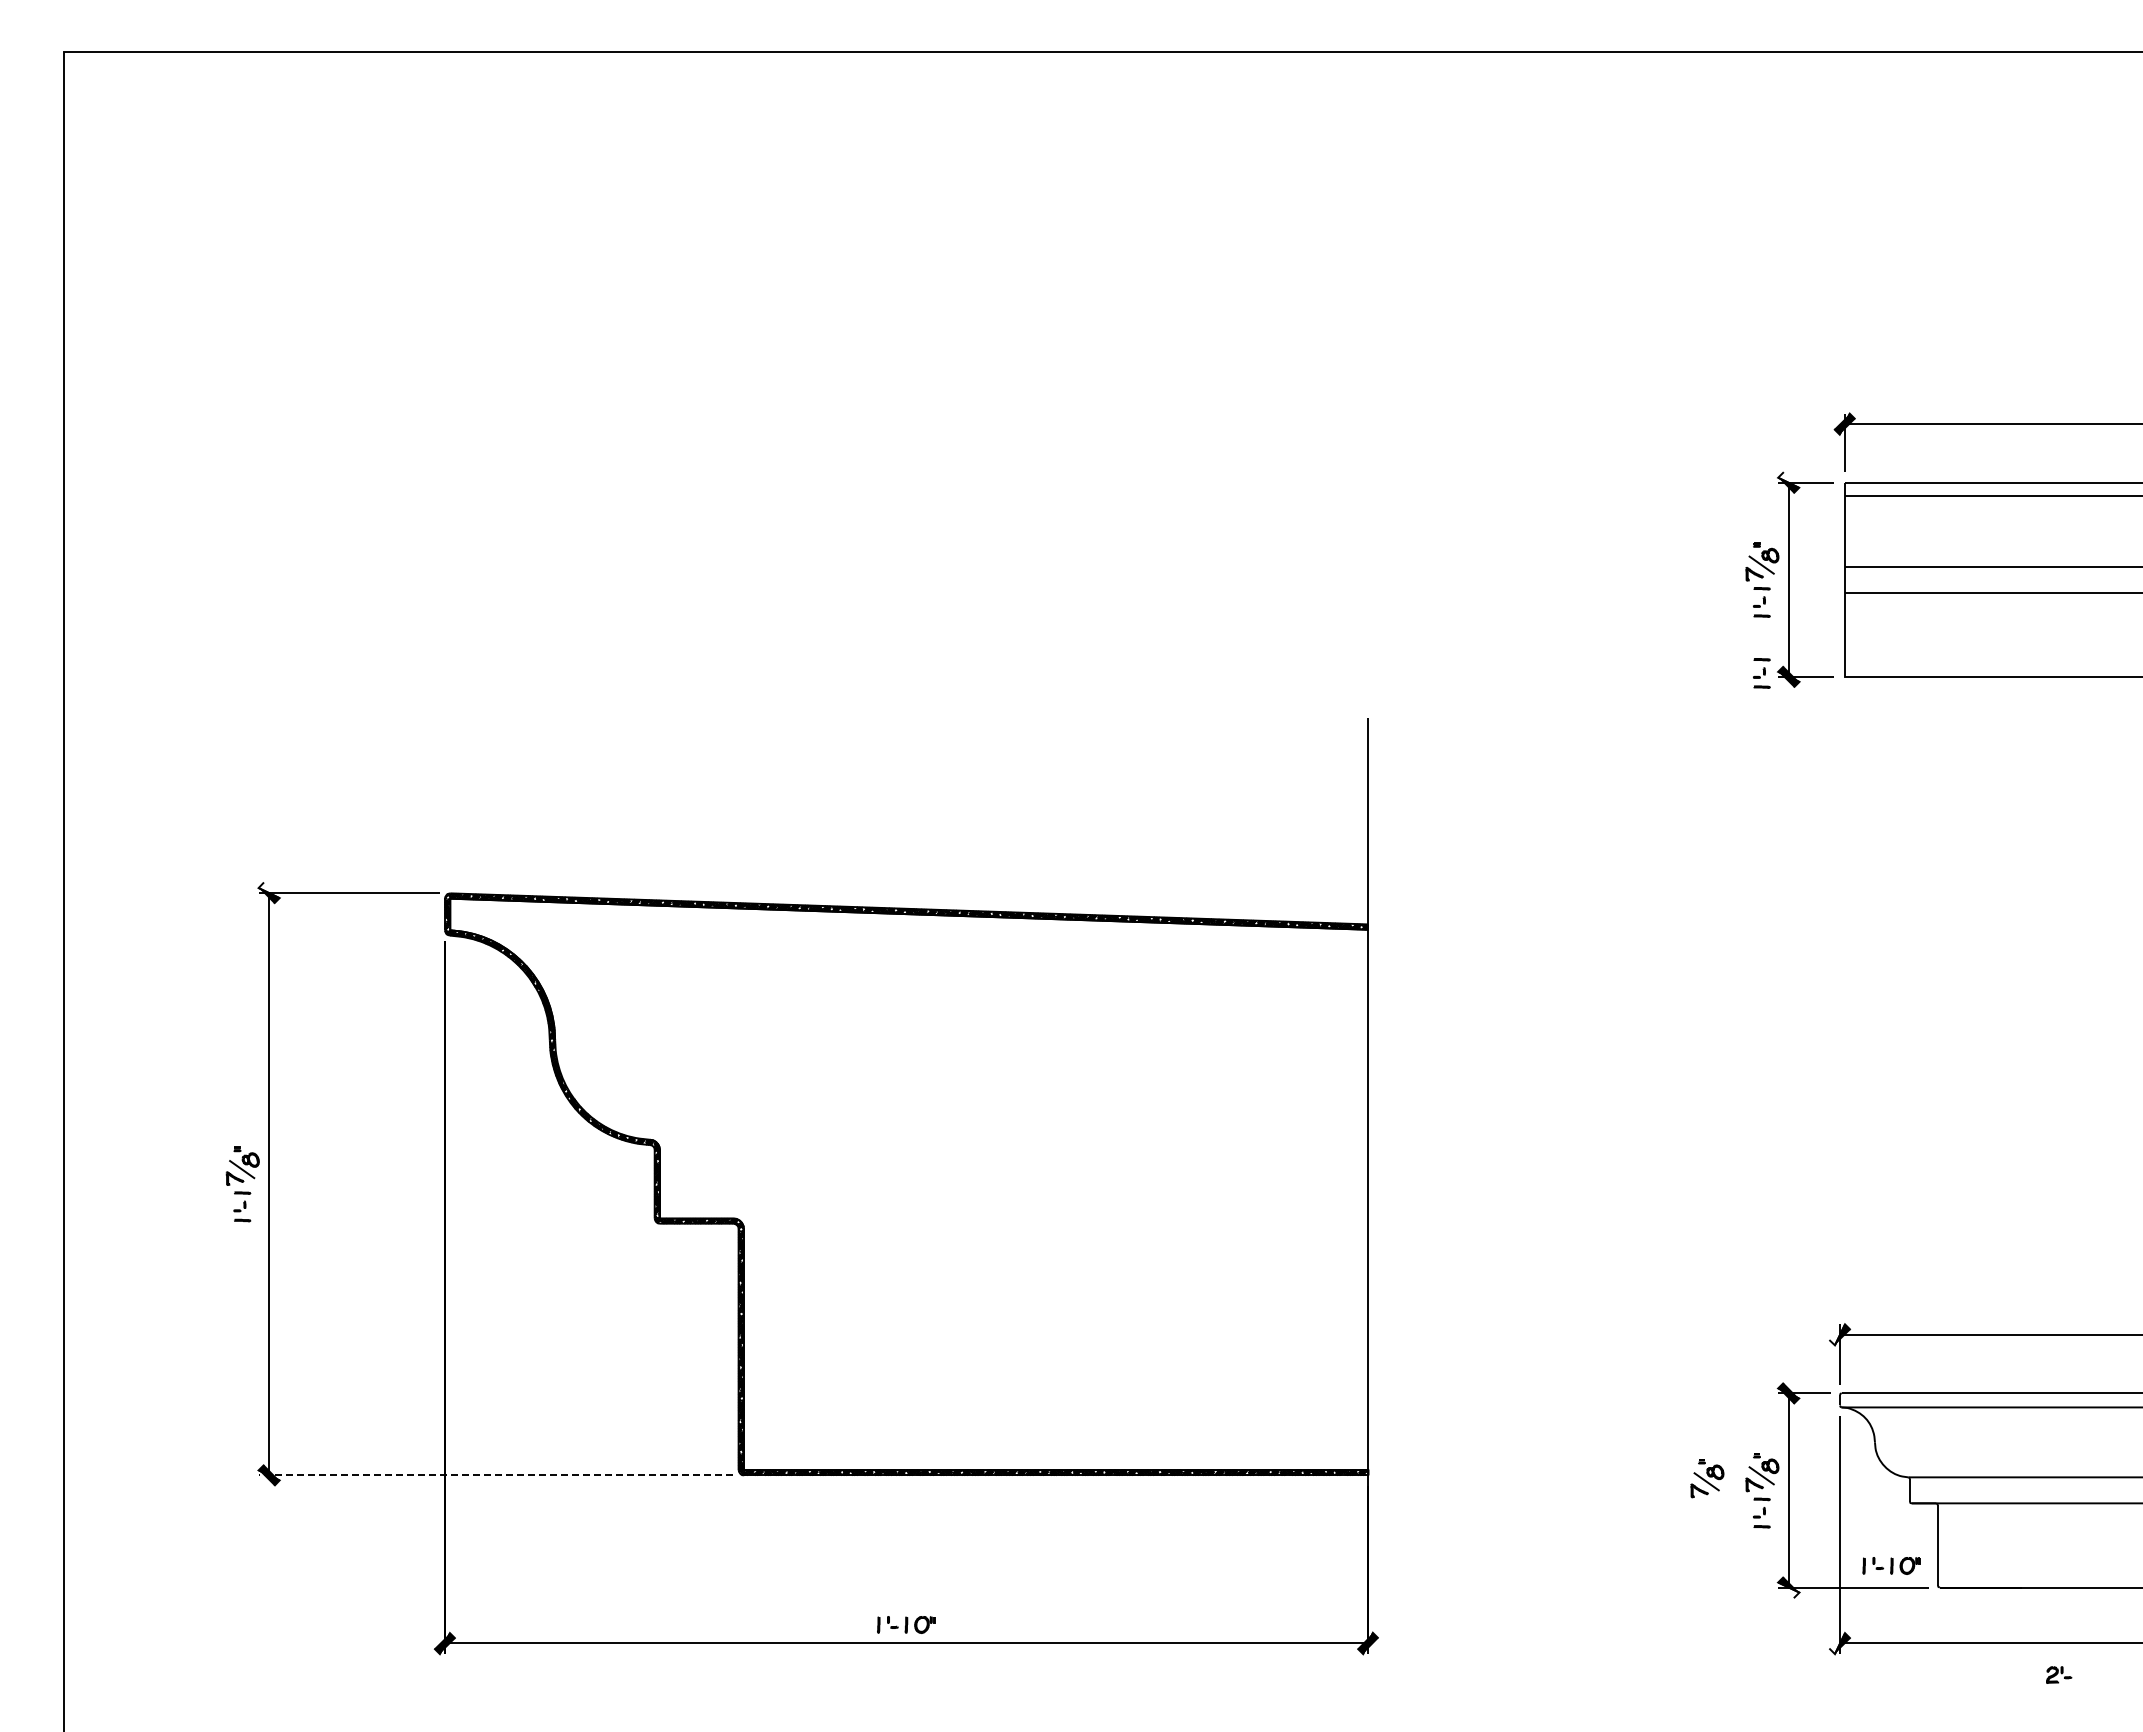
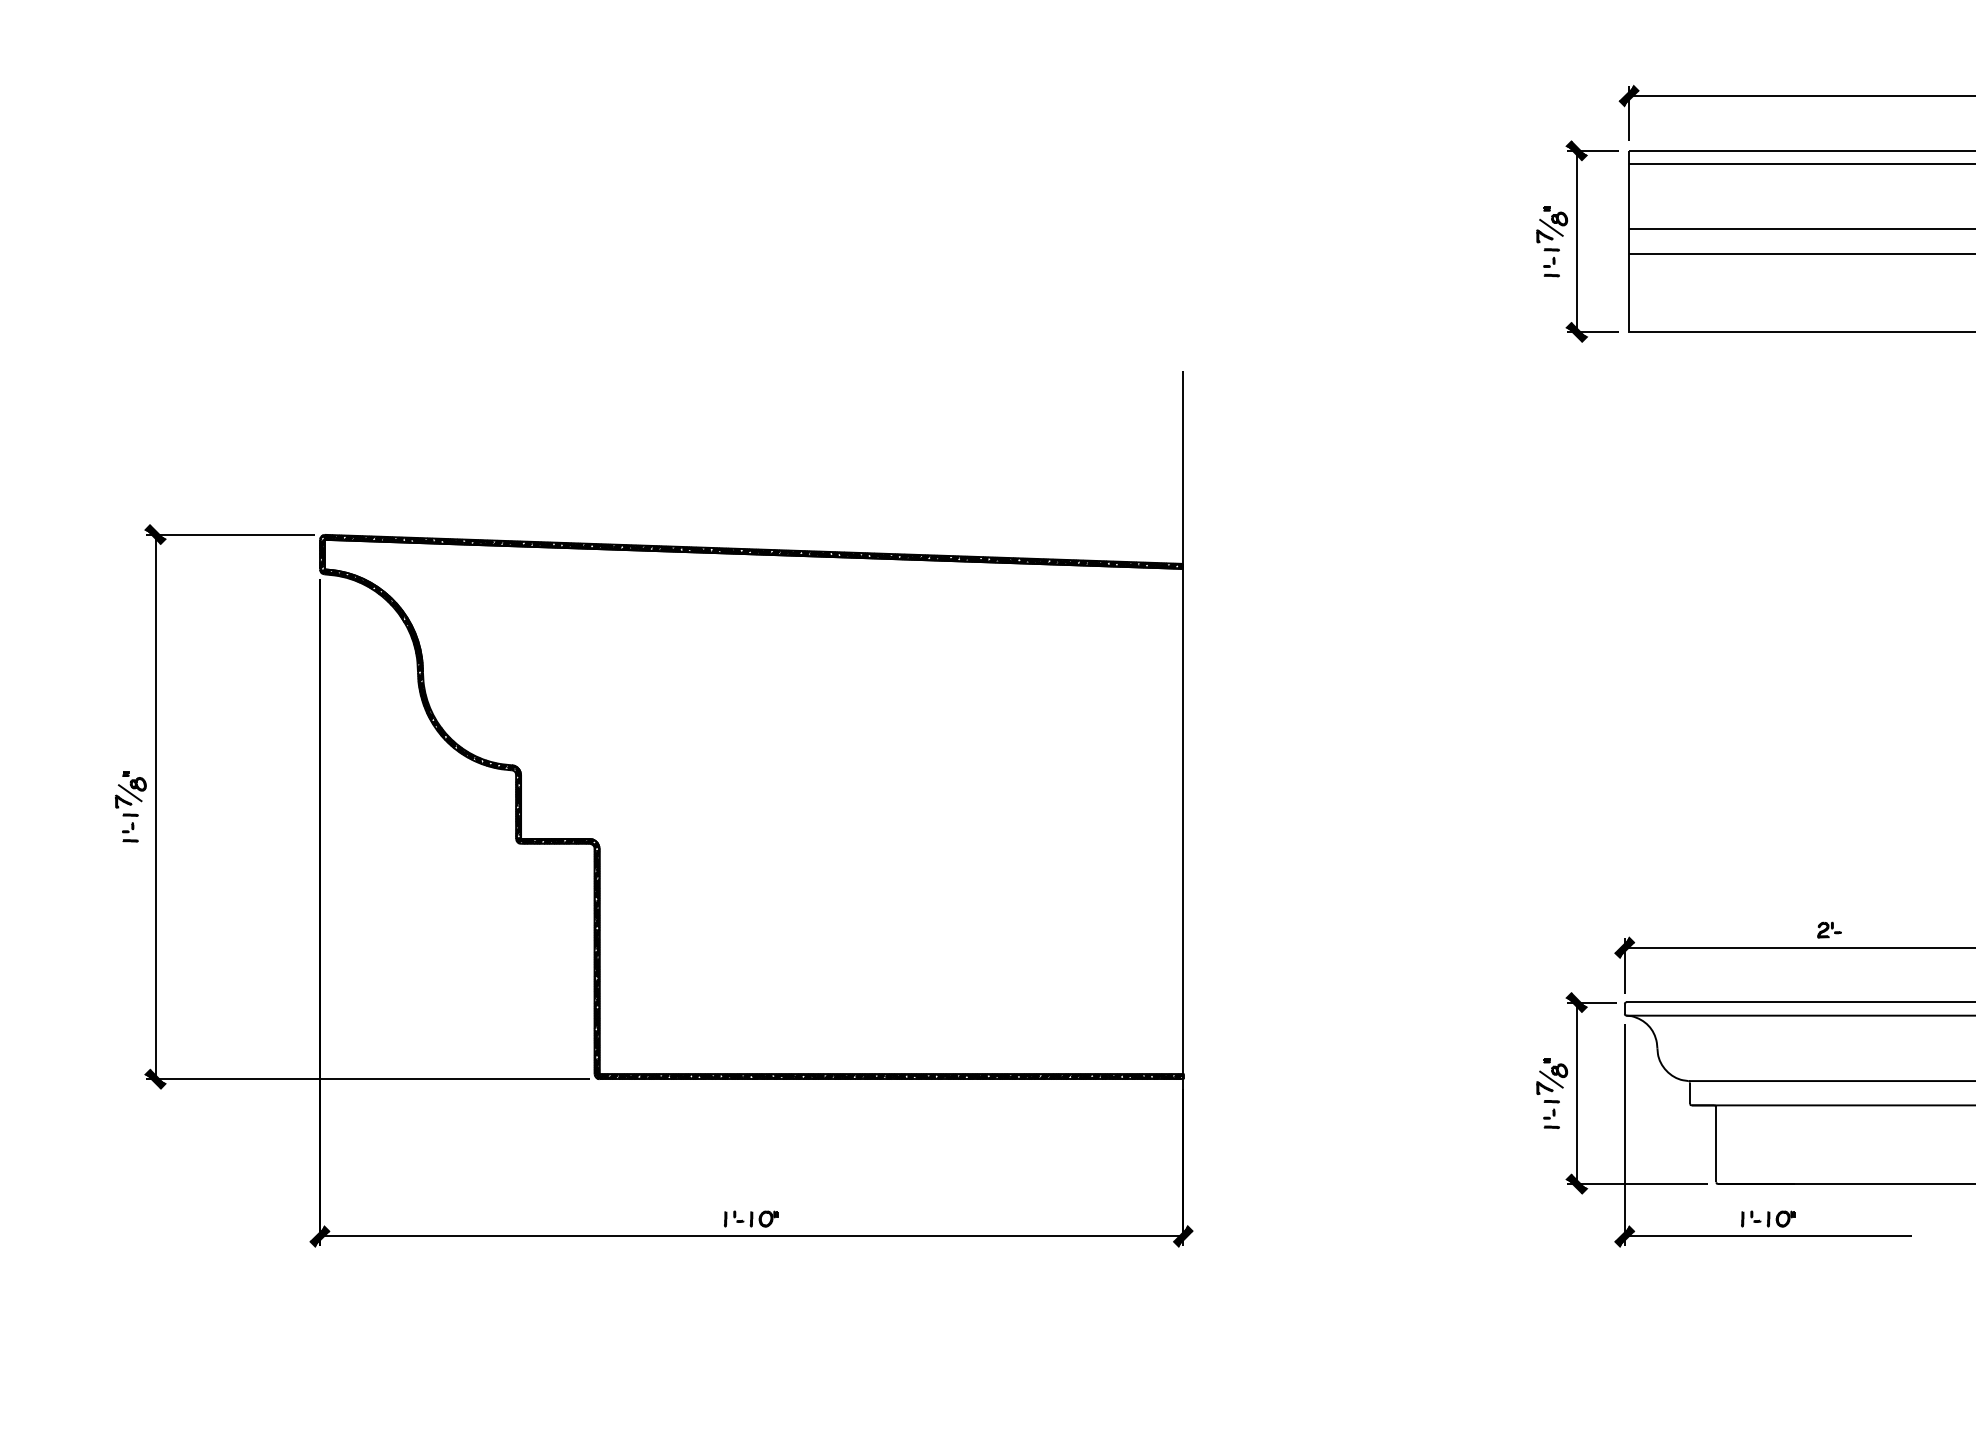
fill: (1788, 479) -> (1576, 147), added
part: (1761, 673) -> (1551, 329), removed
fill: (268, 890) -> (154, 532), added
fill: (1837, 1334) -> (1622, 947), added
line: (495, 1475) -> (367, 1079), dashed -> solid
part: (1707, 1478) -> (1500, 1082), removed
part: (1891, 1565) -> (1768, 1218), moved
fill: (1788, 1590) -> (1576, 1186), added
fill: (1837, 1643) -> (1622, 1236), added
part: (2059, 1674) -> (1830, 929), moved

